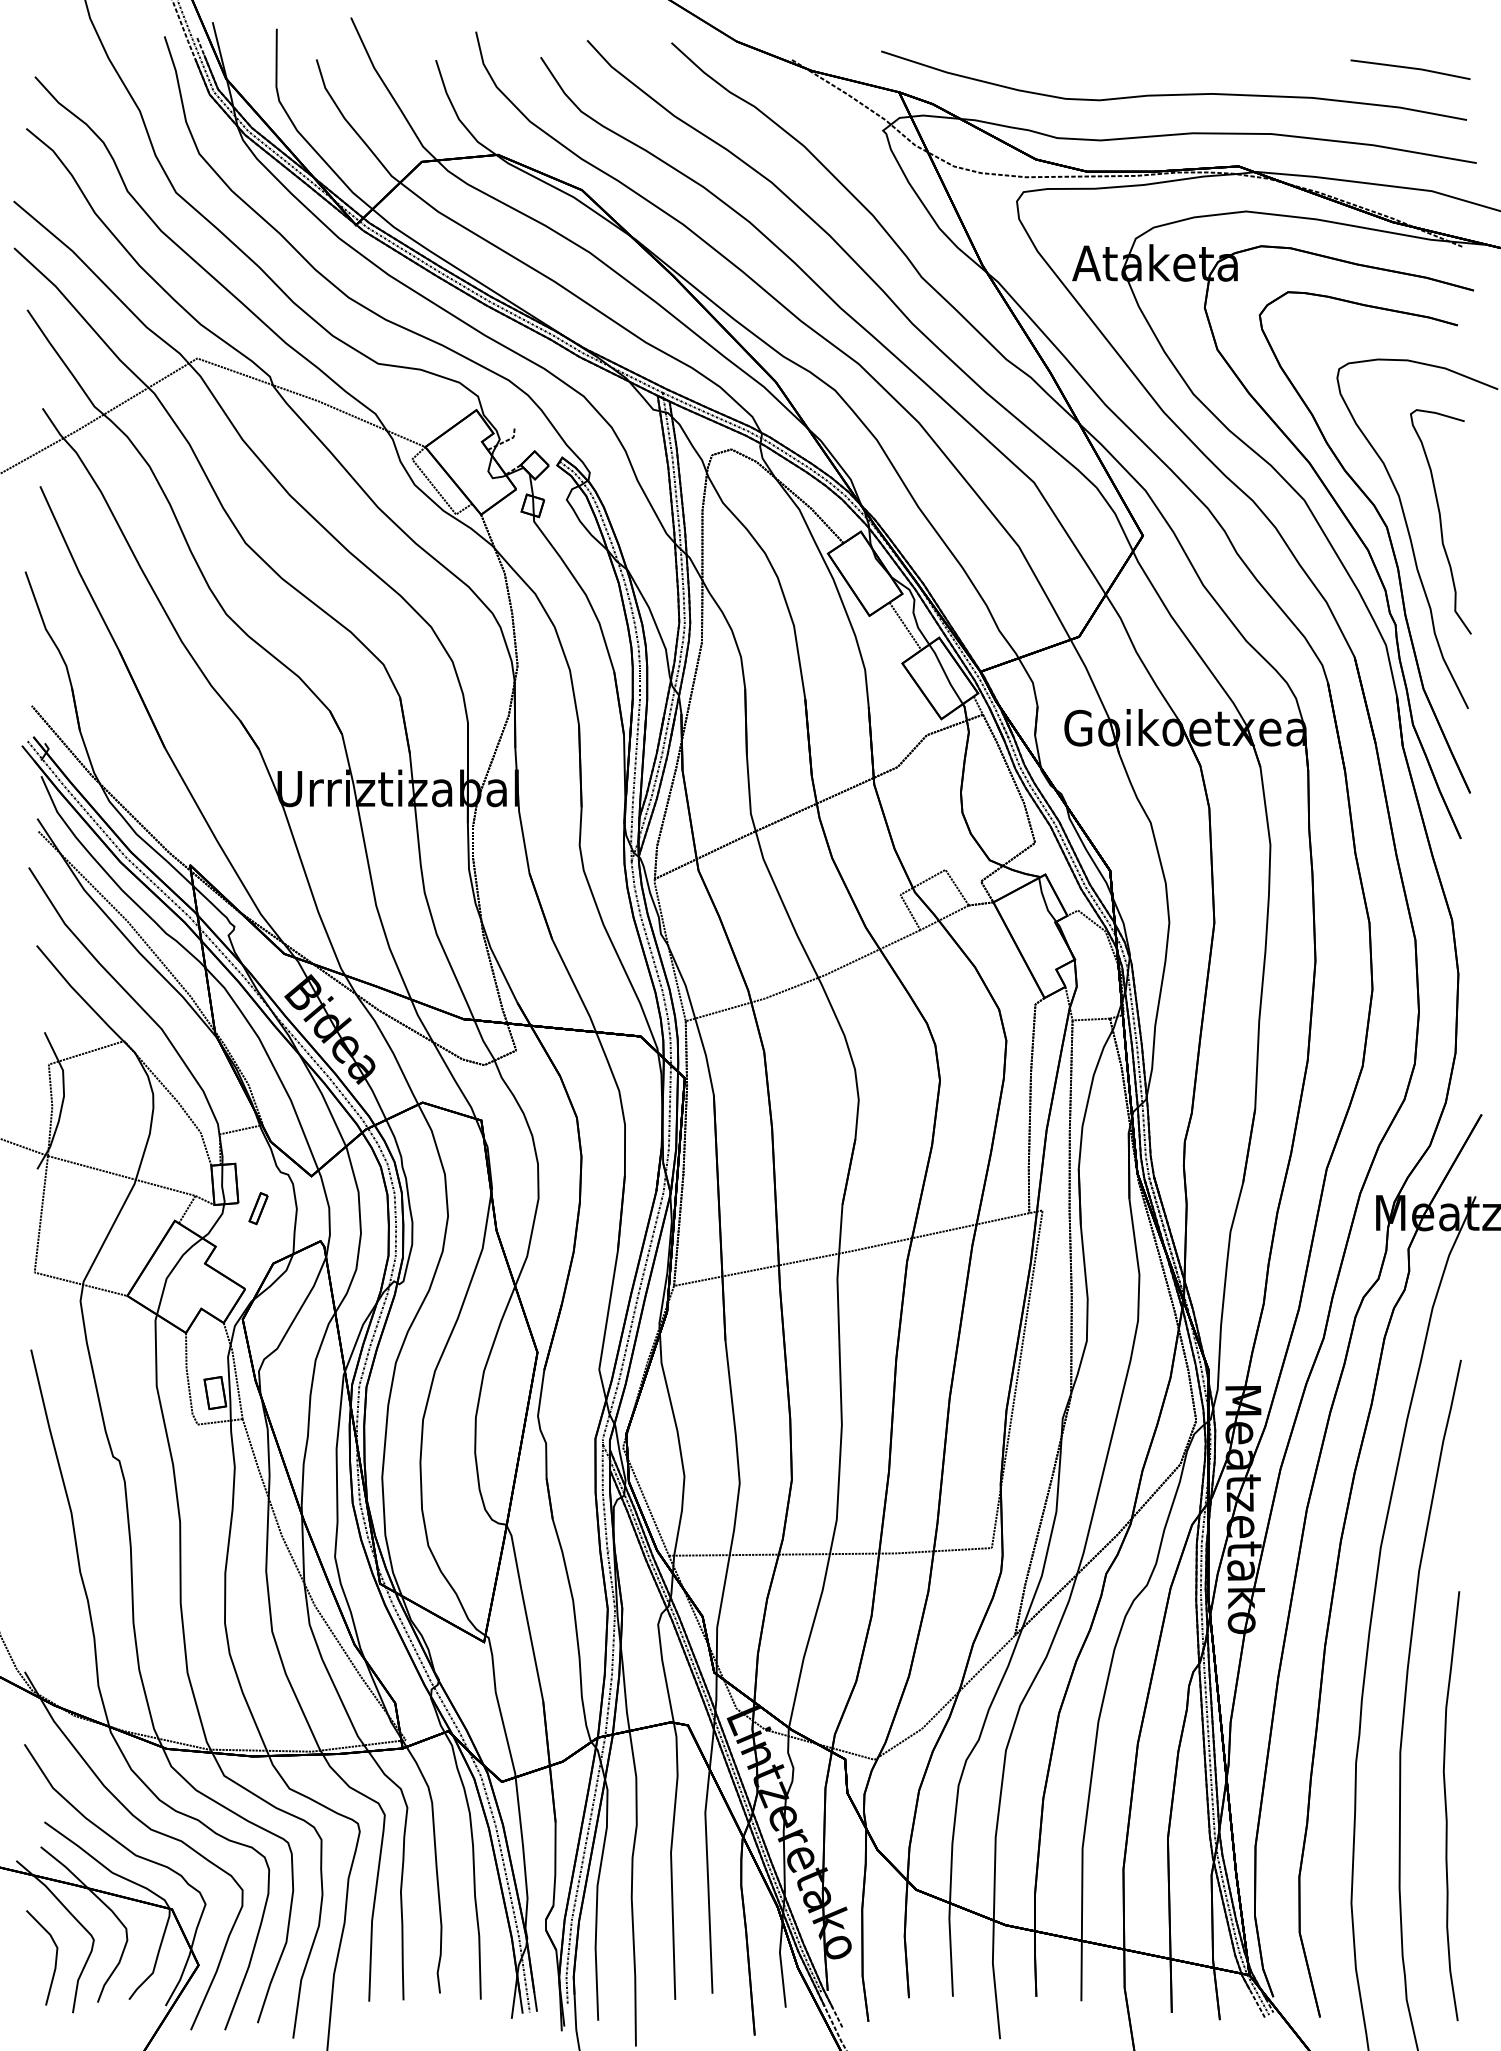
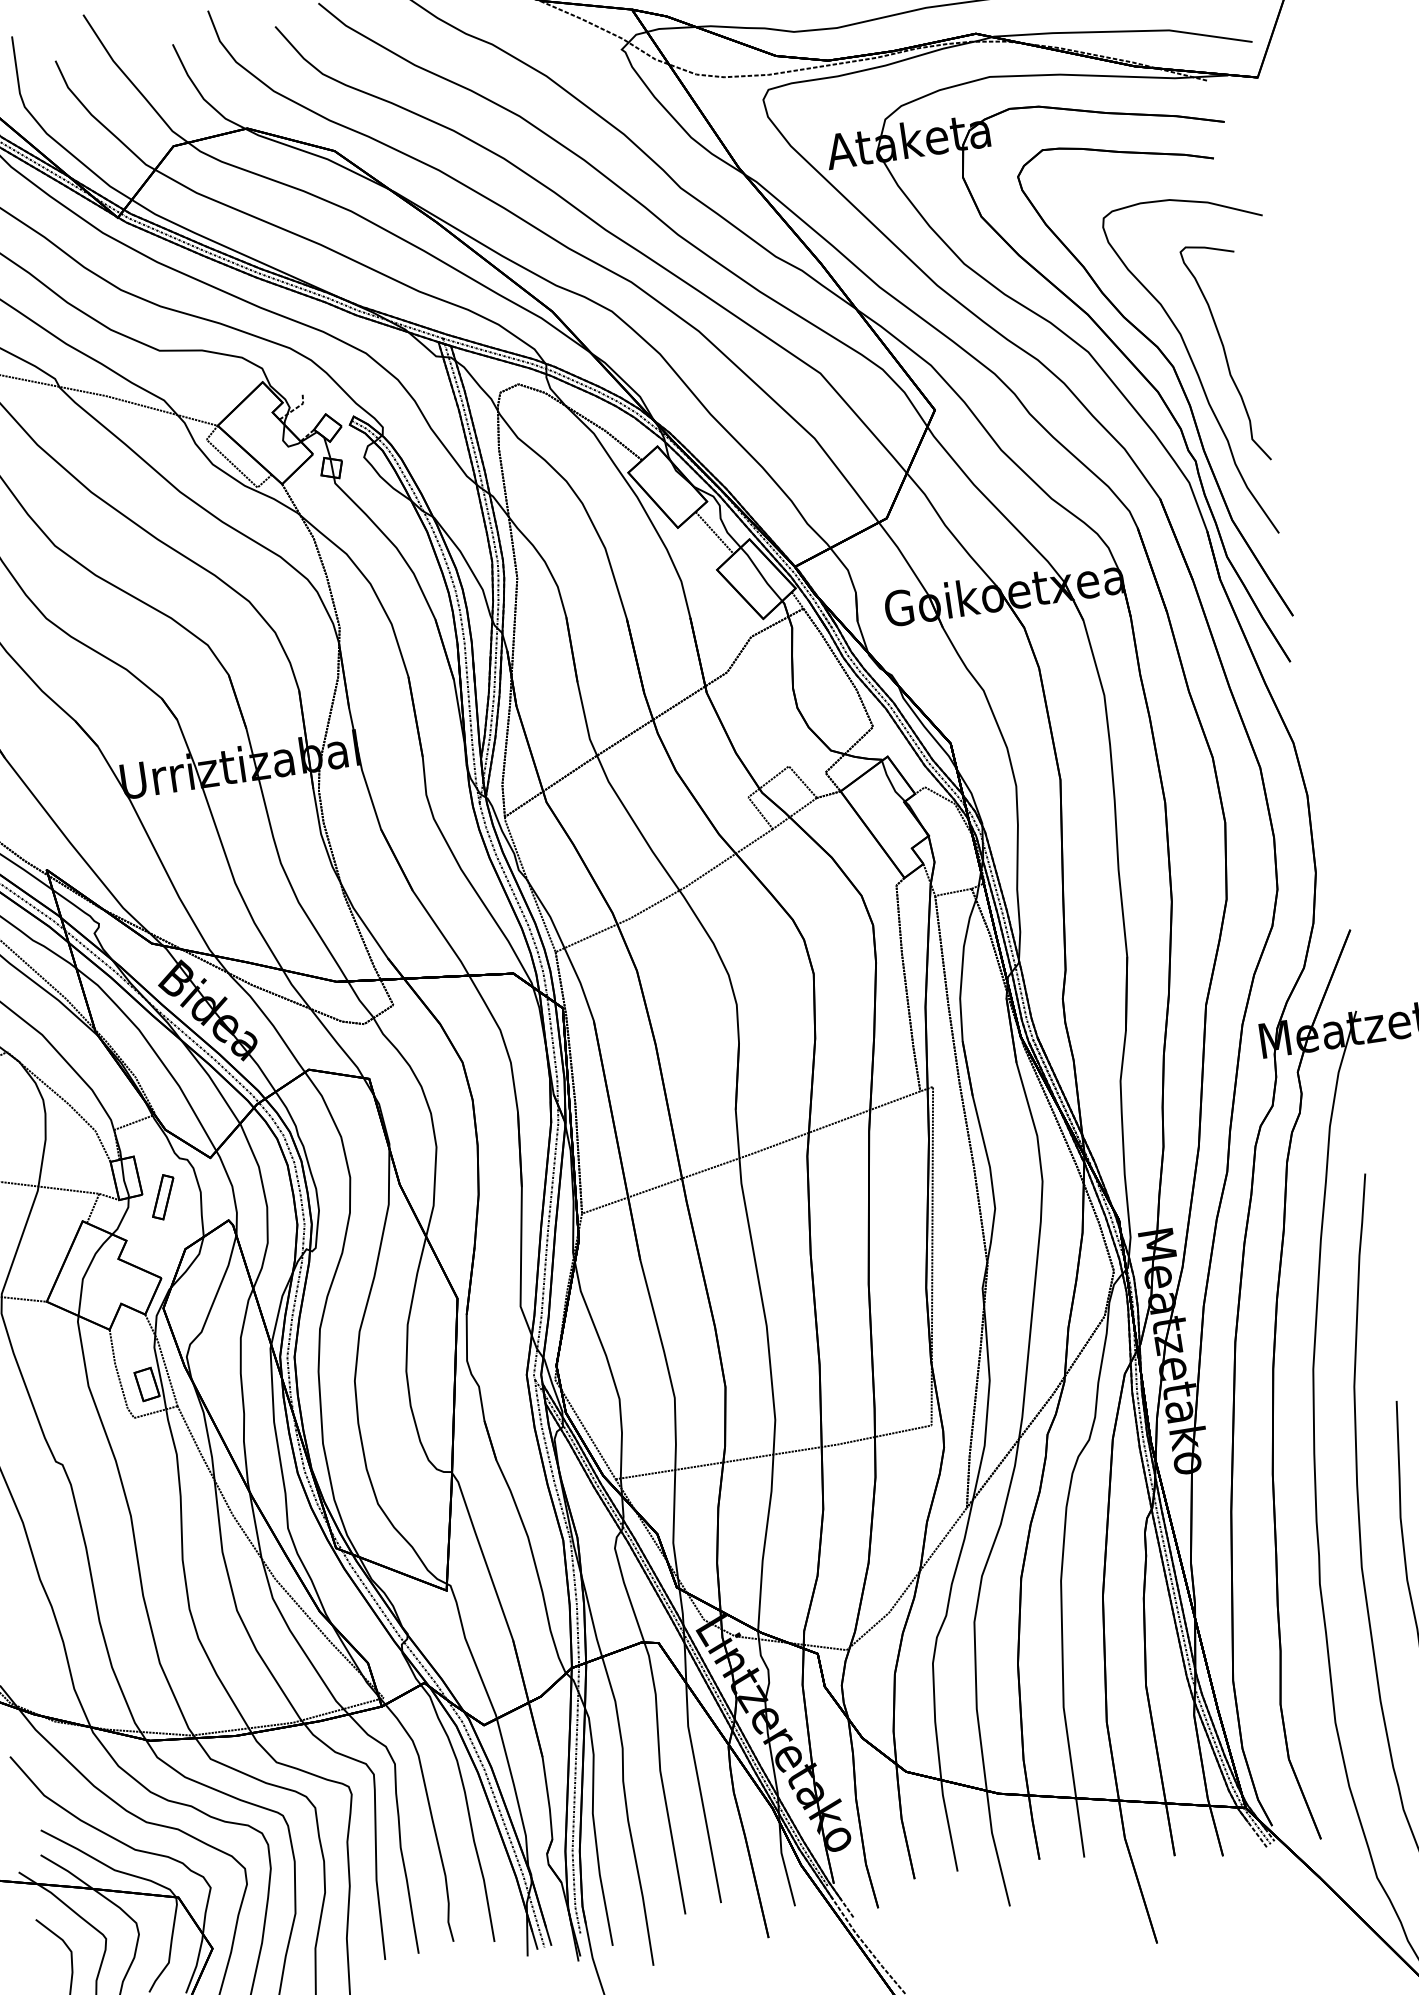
part: (258, 1208) -> (162, 1197), size x1.43

